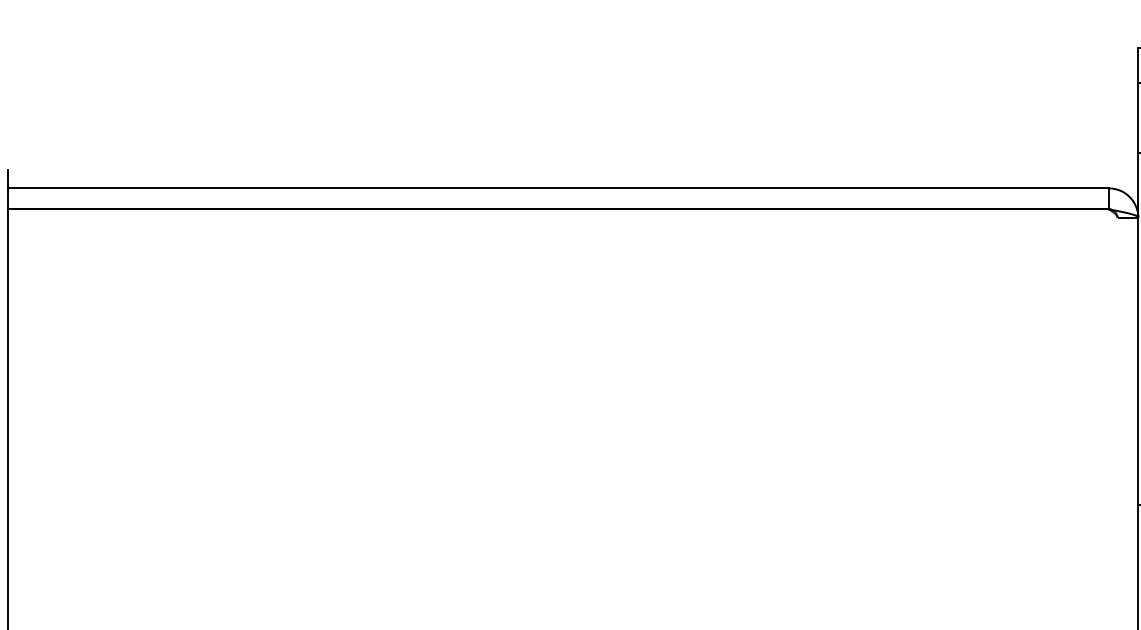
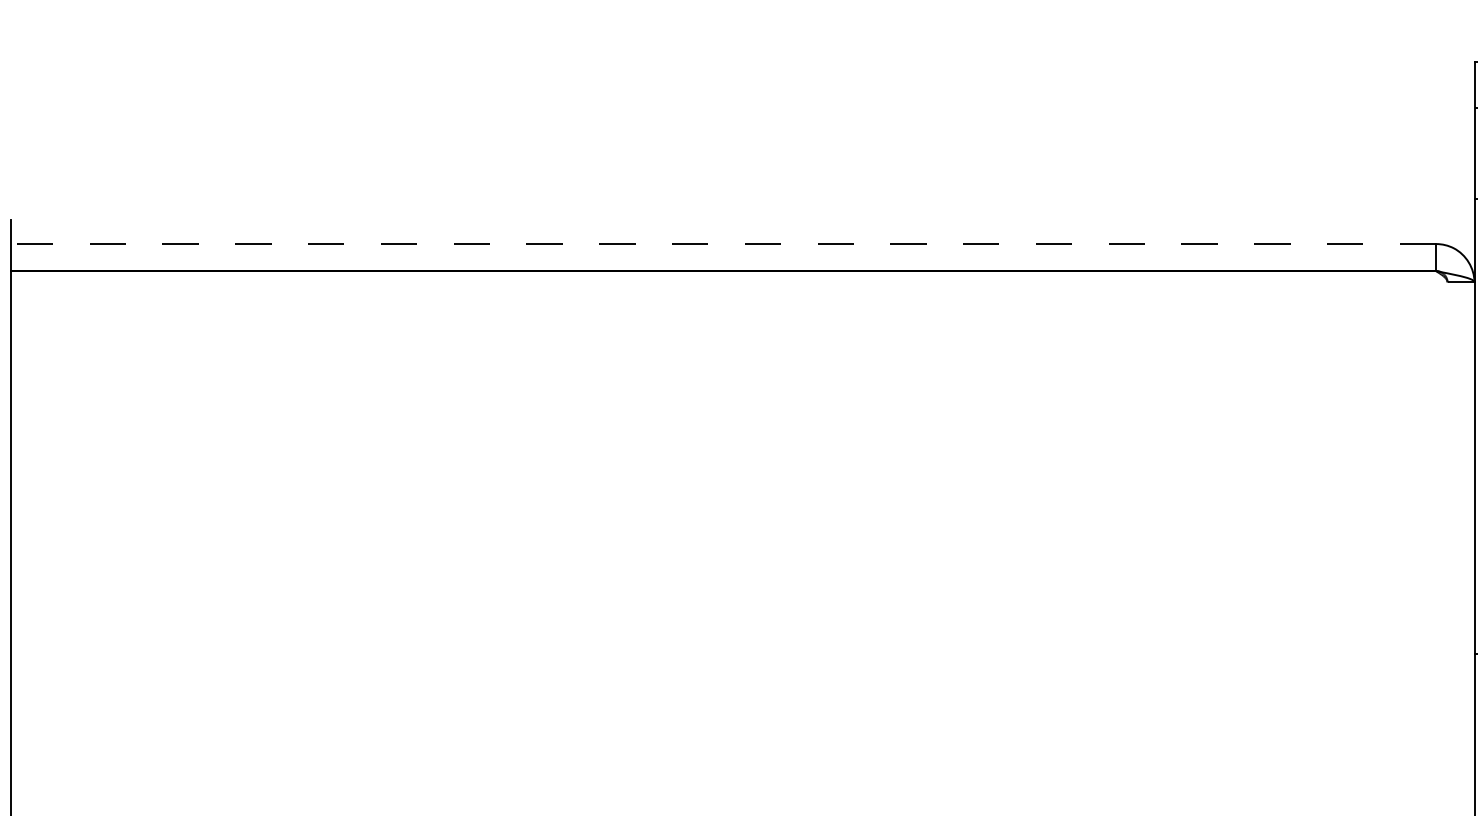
line: (557, 188) -> (722, 244), solid -> dashed

